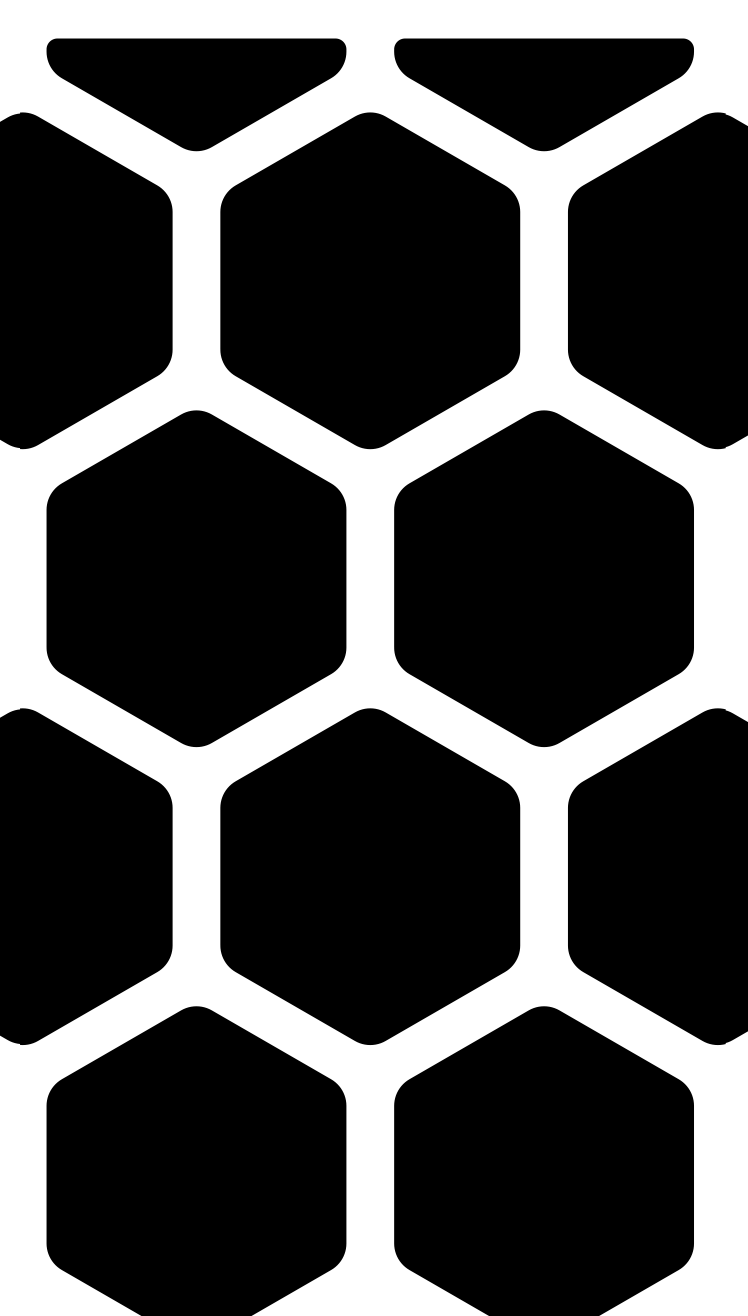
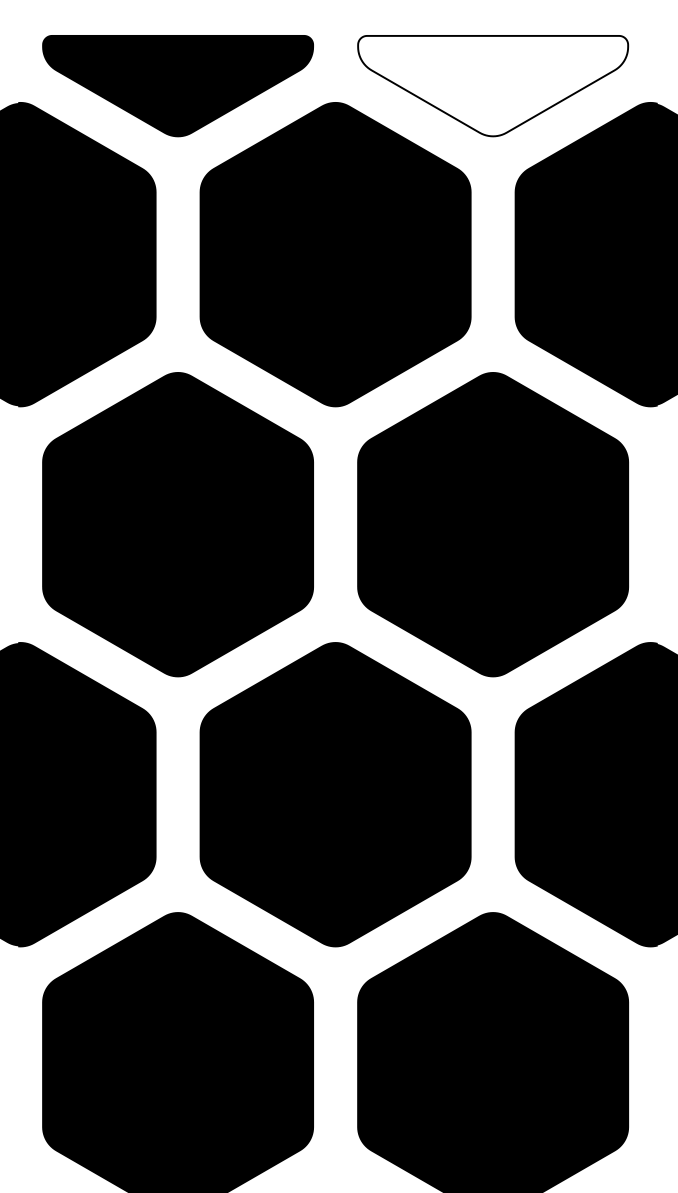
fill: (544, 94) -> (493, 85), removed

